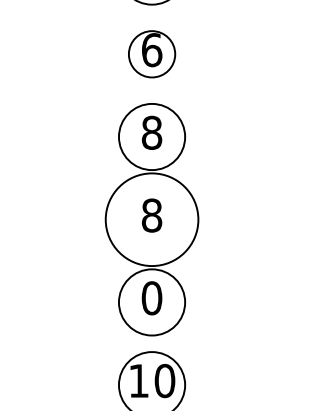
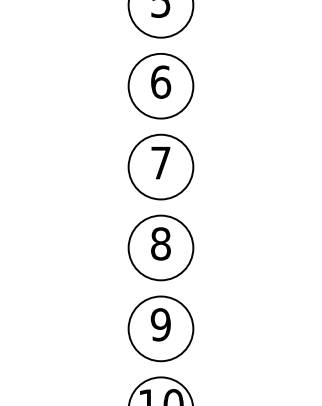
circle: (151, 53) -> (160, 85), size x1.43
text: (151, 132) -> (160, 162), 8 -> 7
circle: (151, 219) -> (160, 247), size x0.71
text: (151, 297) -> (160, 324), 0 -> 9

